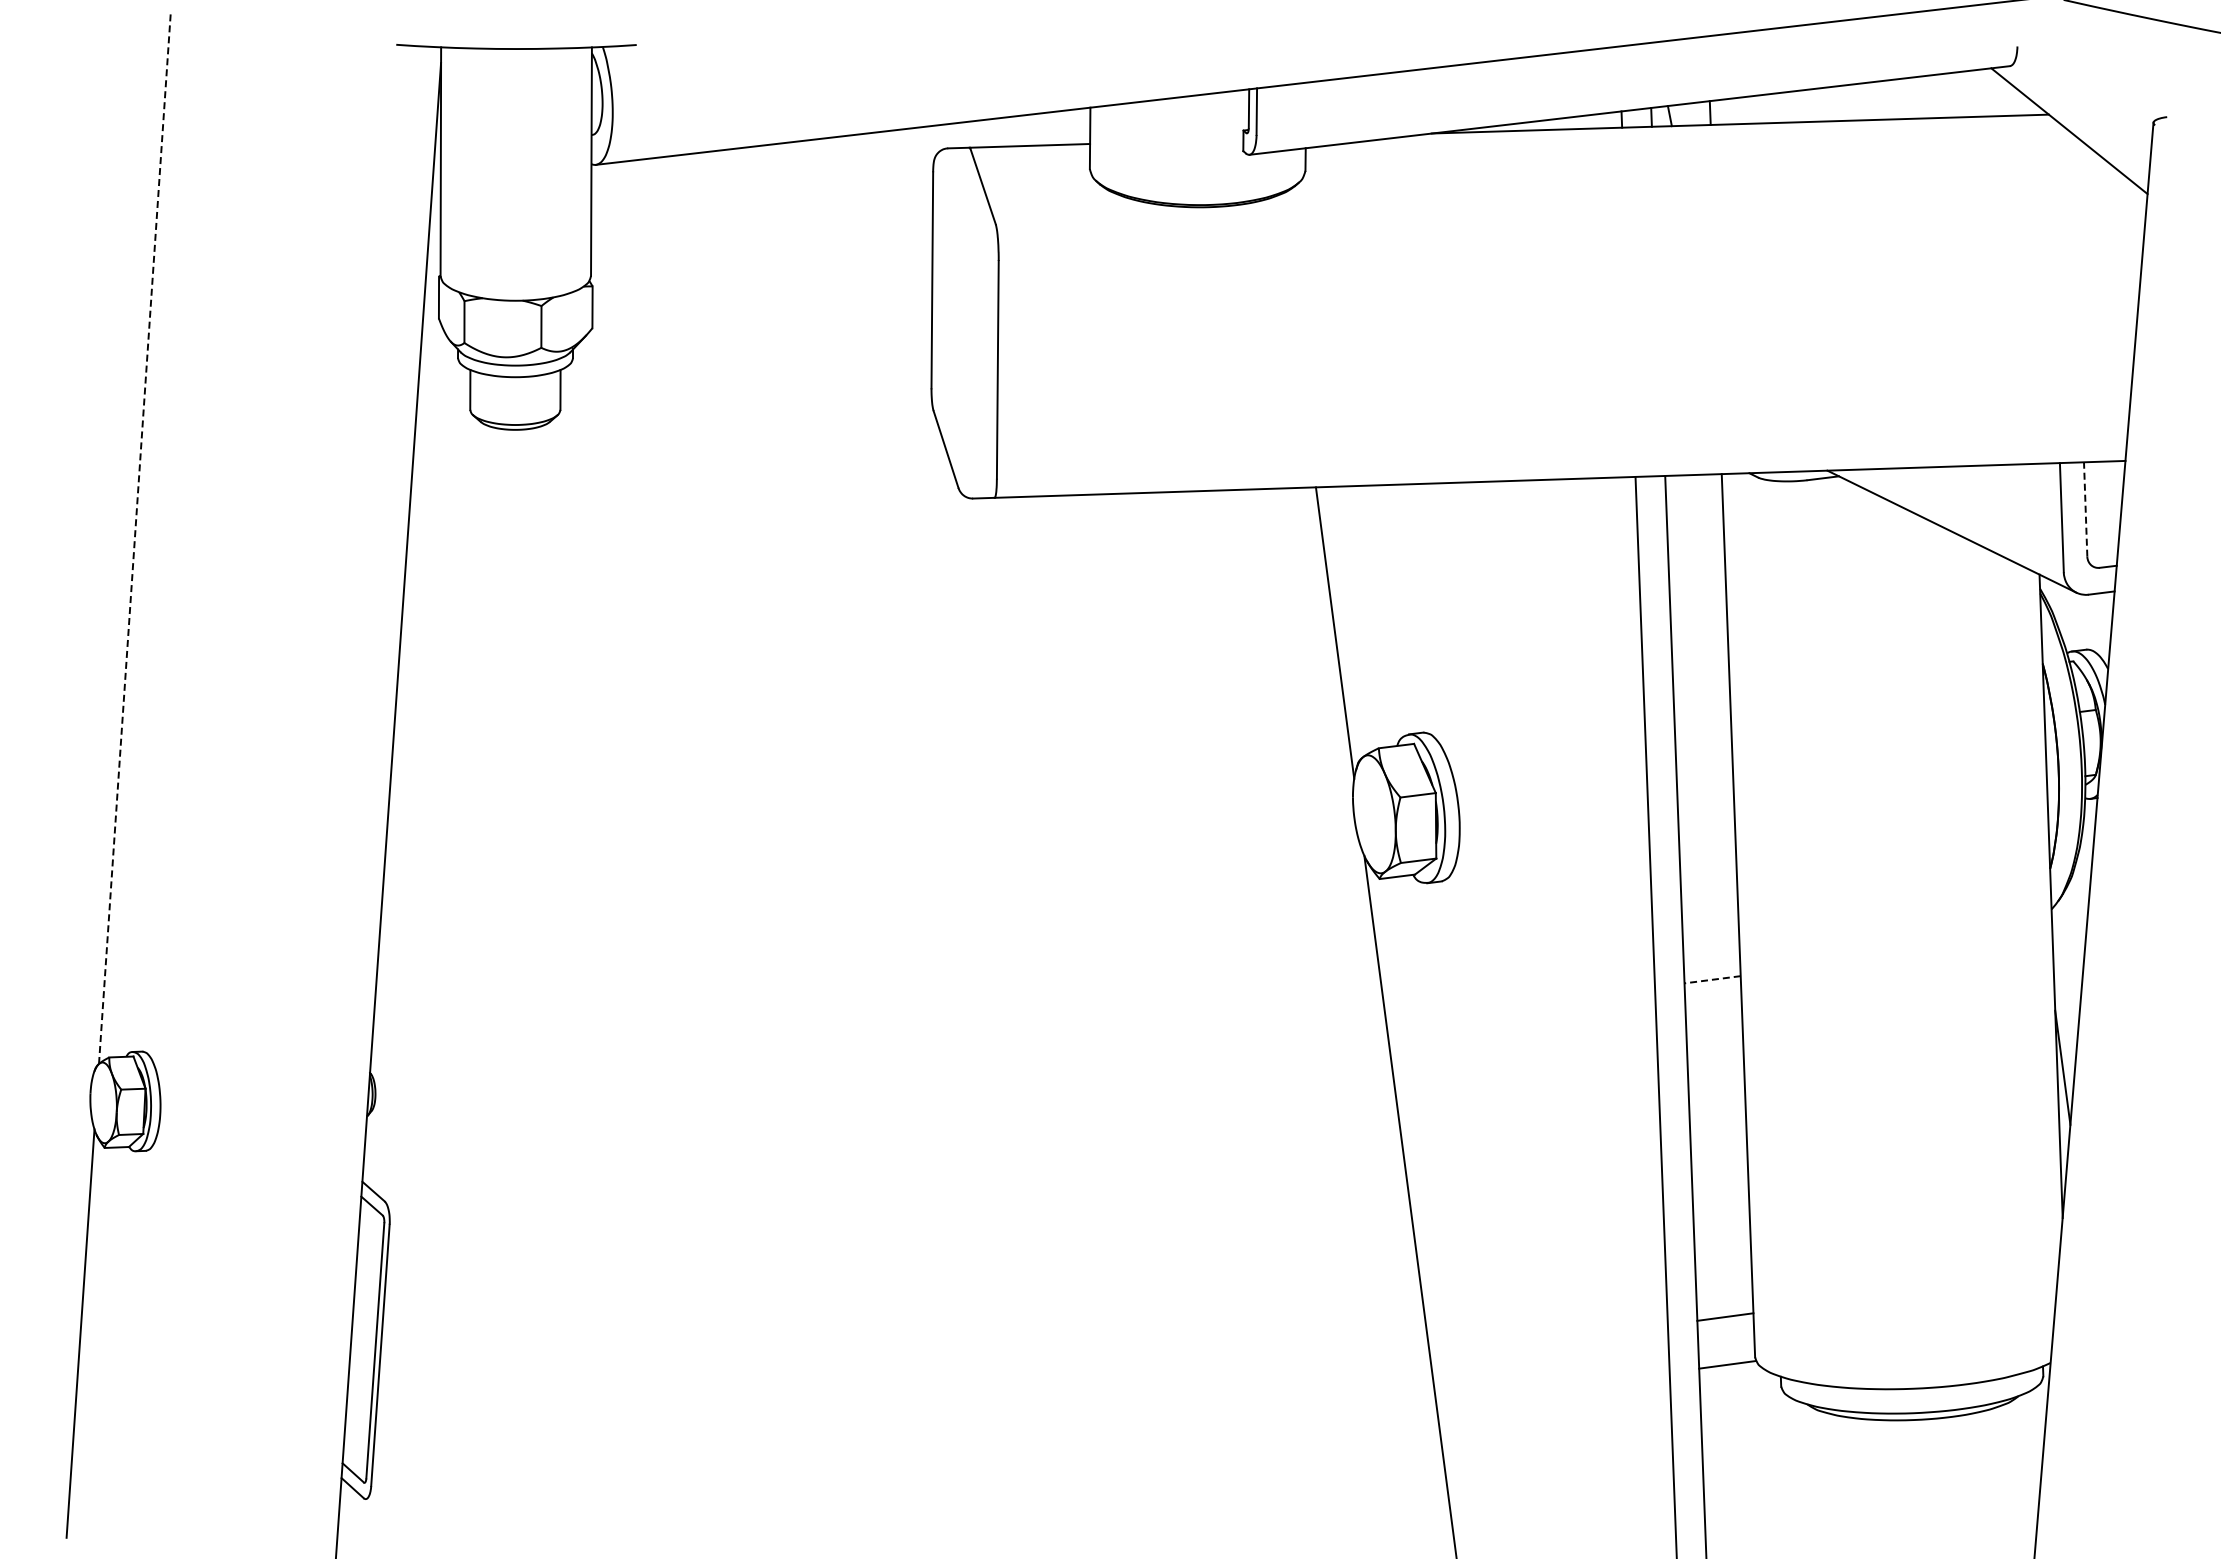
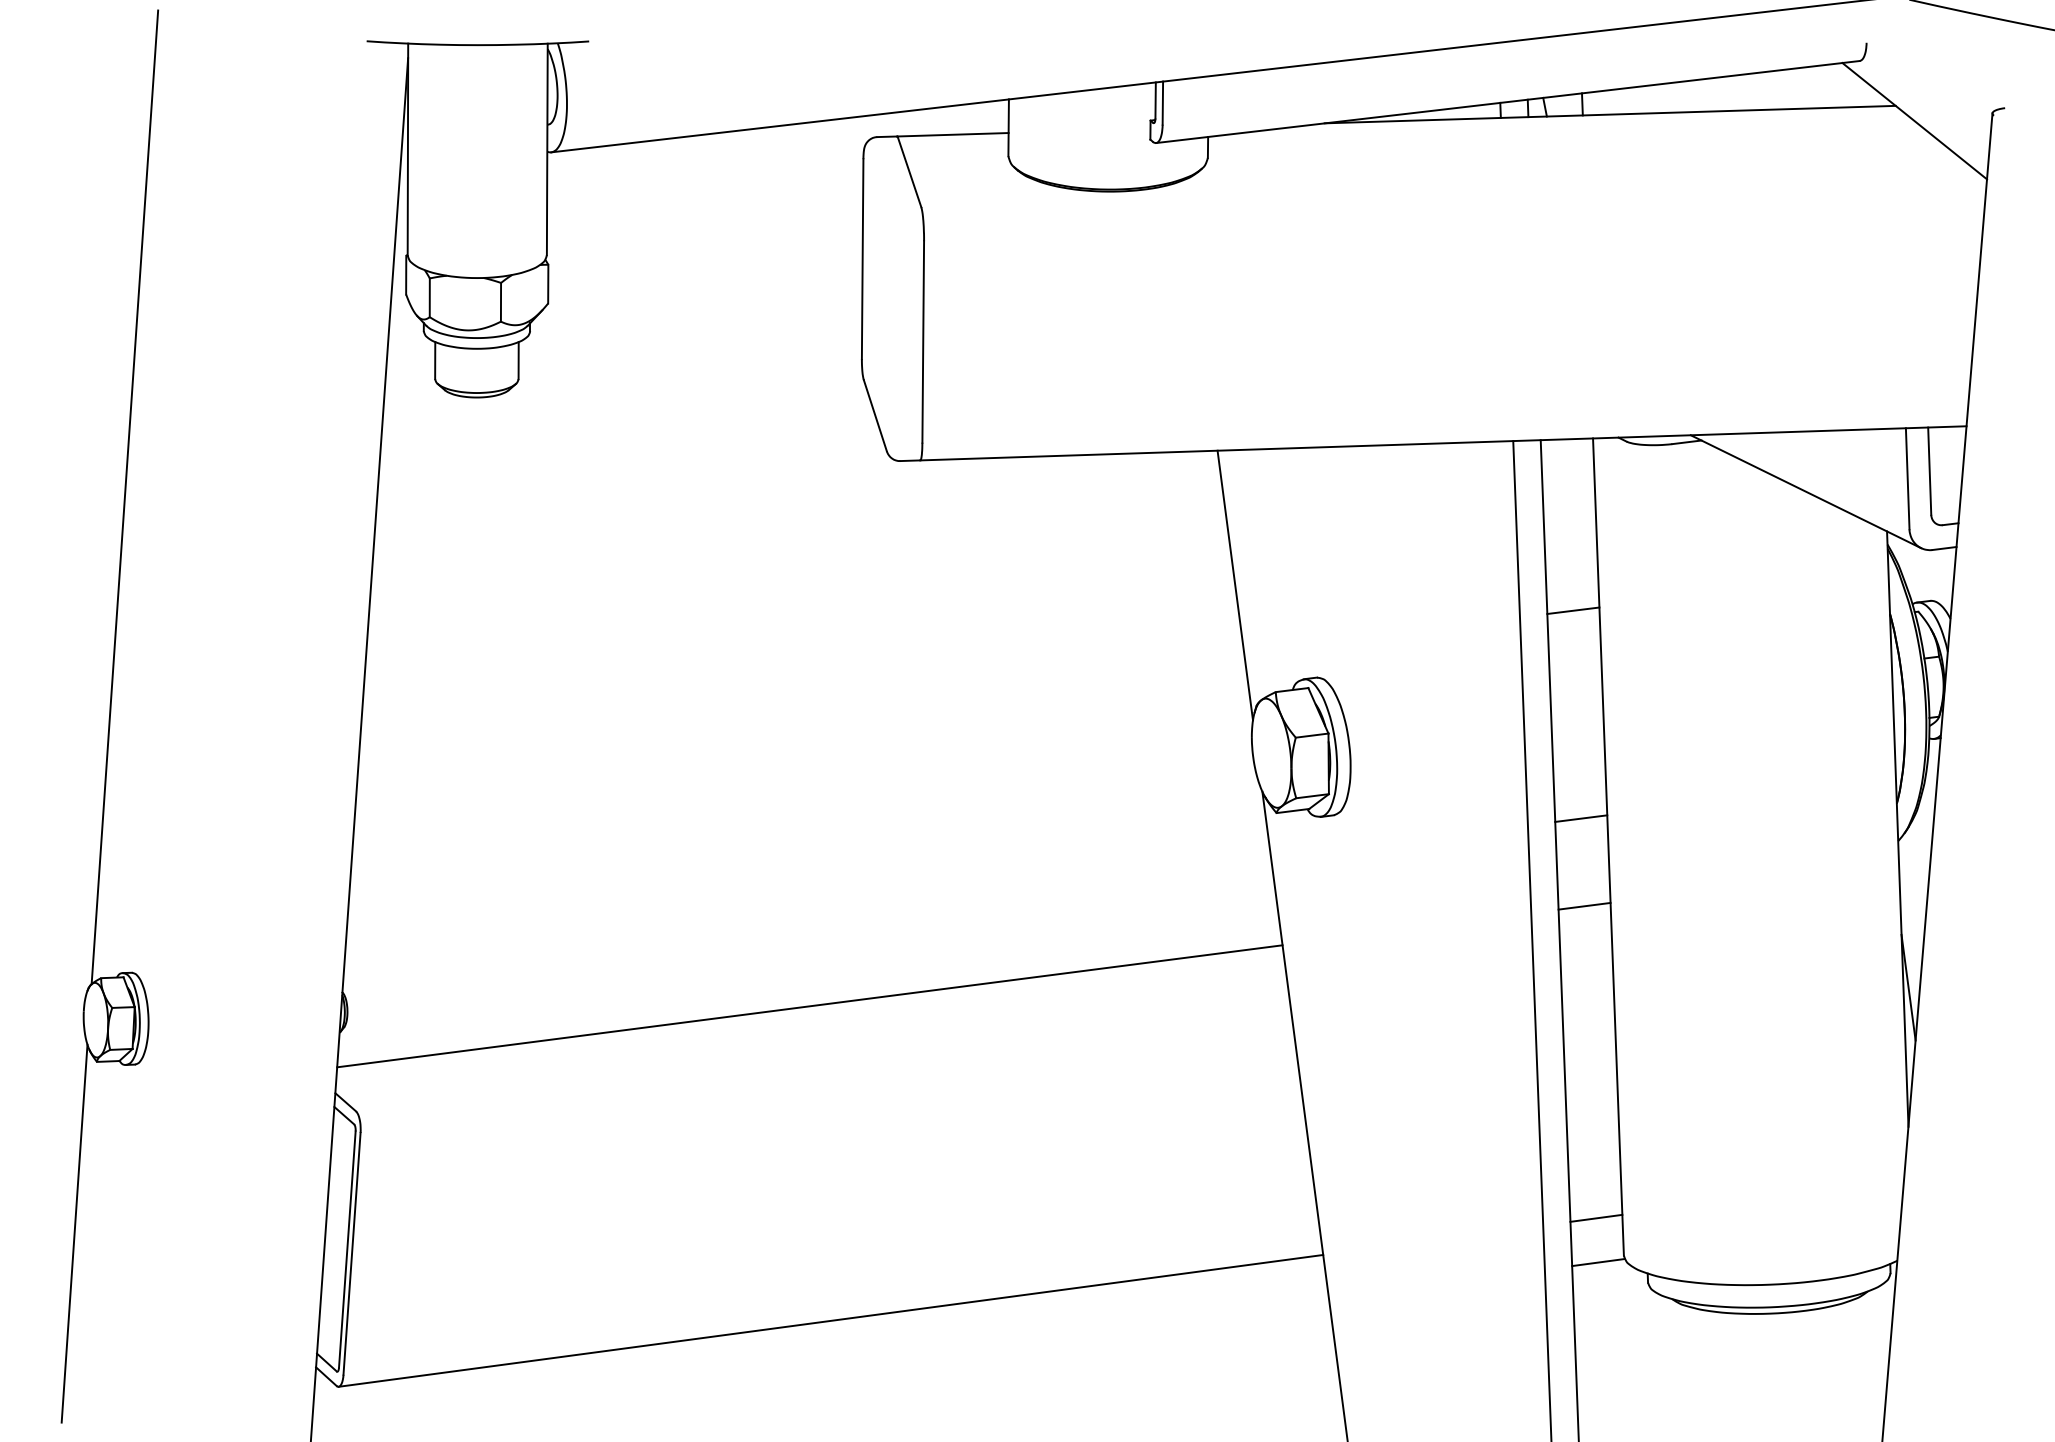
line: (2085, 509) -> (1929, 471), dashed -> solid
line: (134, 537) -> (124, 497), dashed -> solid
line: (1700, 659) -> (1573, 609), added
line: (1708, 884) -> (1580, 818), added
line: (1712, 979) -> (1584, 906), dashed -> solid
line: (875, 1087) -> (810, 1005), added
line: (898, 1427) -> (831, 1320), added

